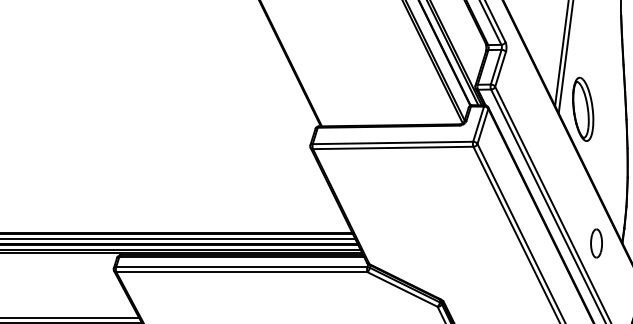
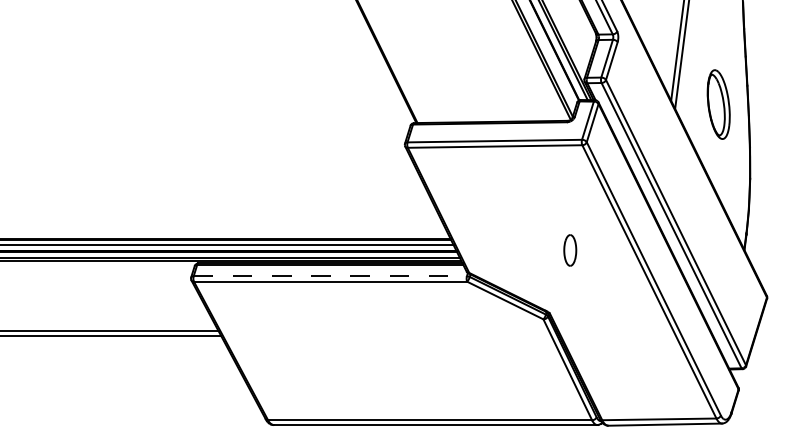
part: (582, 109) -> (718, 104), moved
part: (596, 243) -> (570, 250), moved
line: (241, 267) -> (330, 276), solid -> dashed

